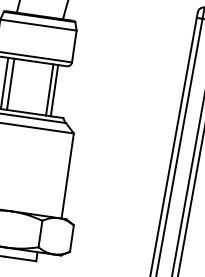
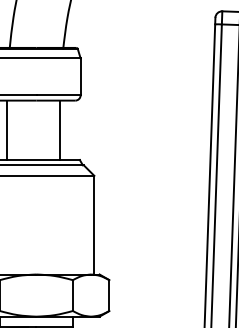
line: (10, 84) -> (14, 130), removed
line: (54, 90) -> (65, 130), removed

